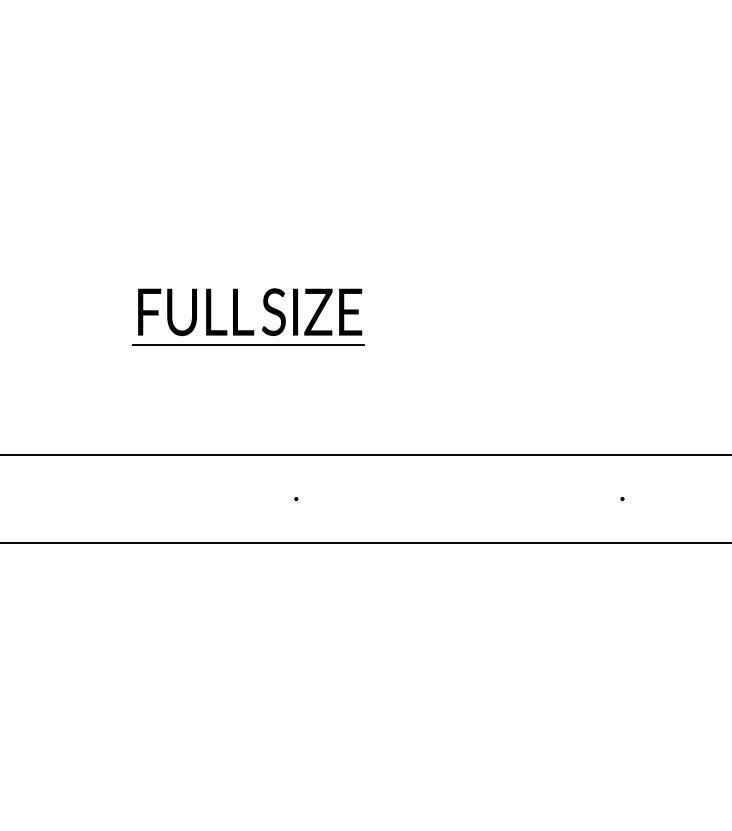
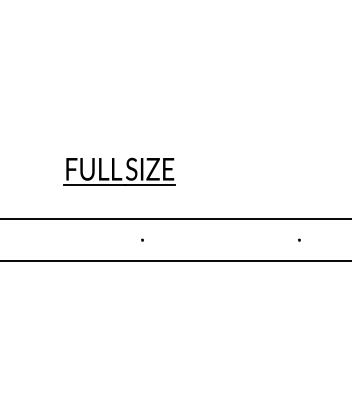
part: (248, 316) -> (119, 171), moved

